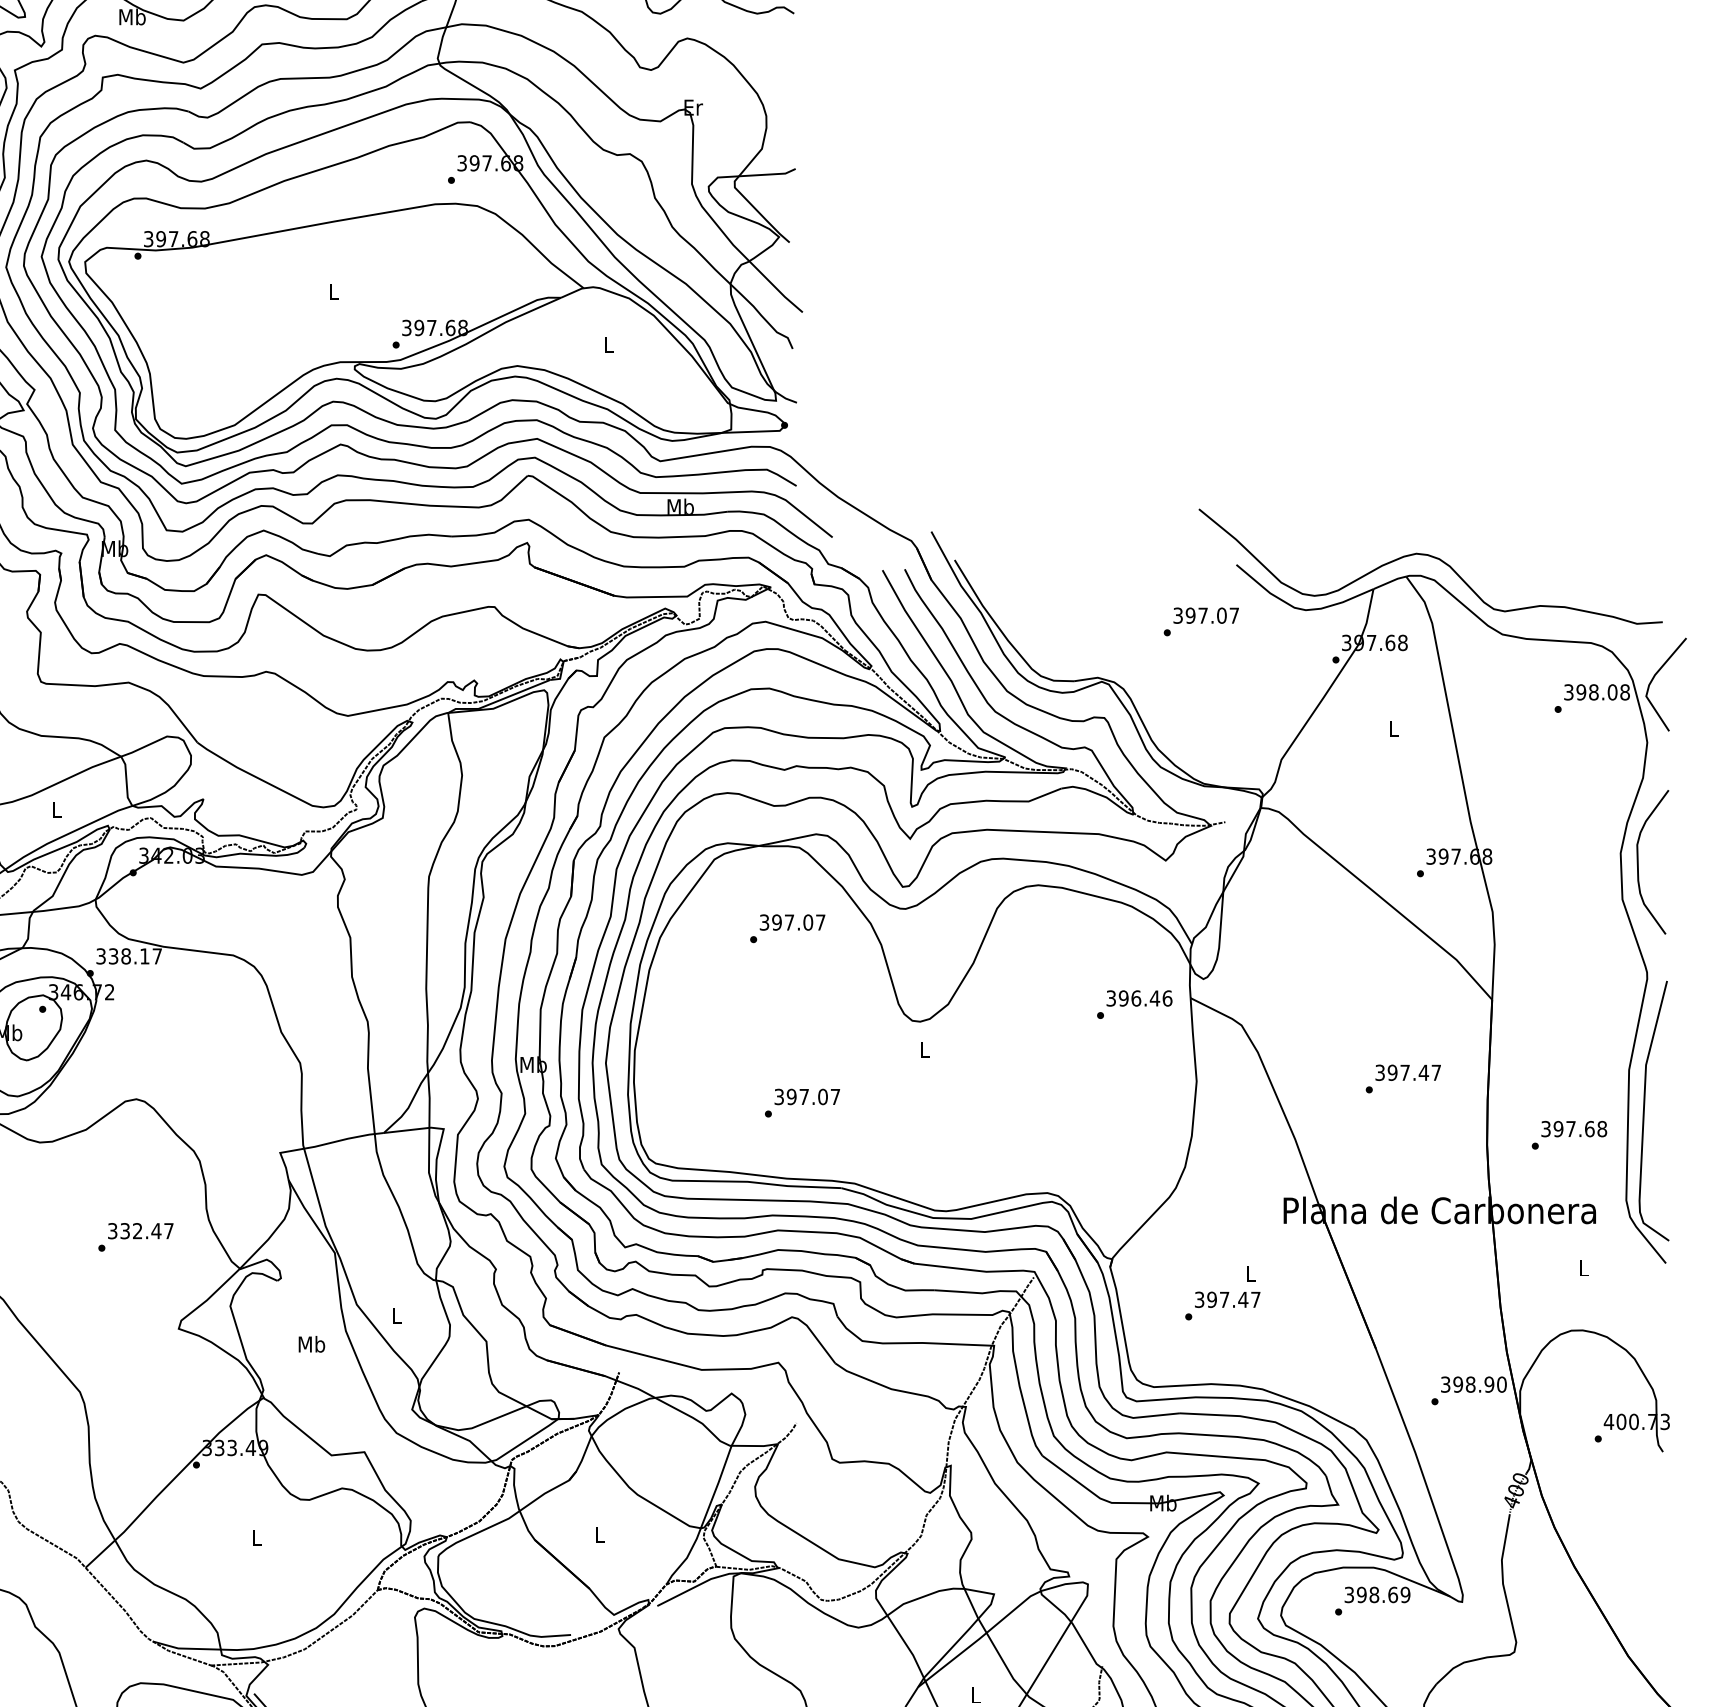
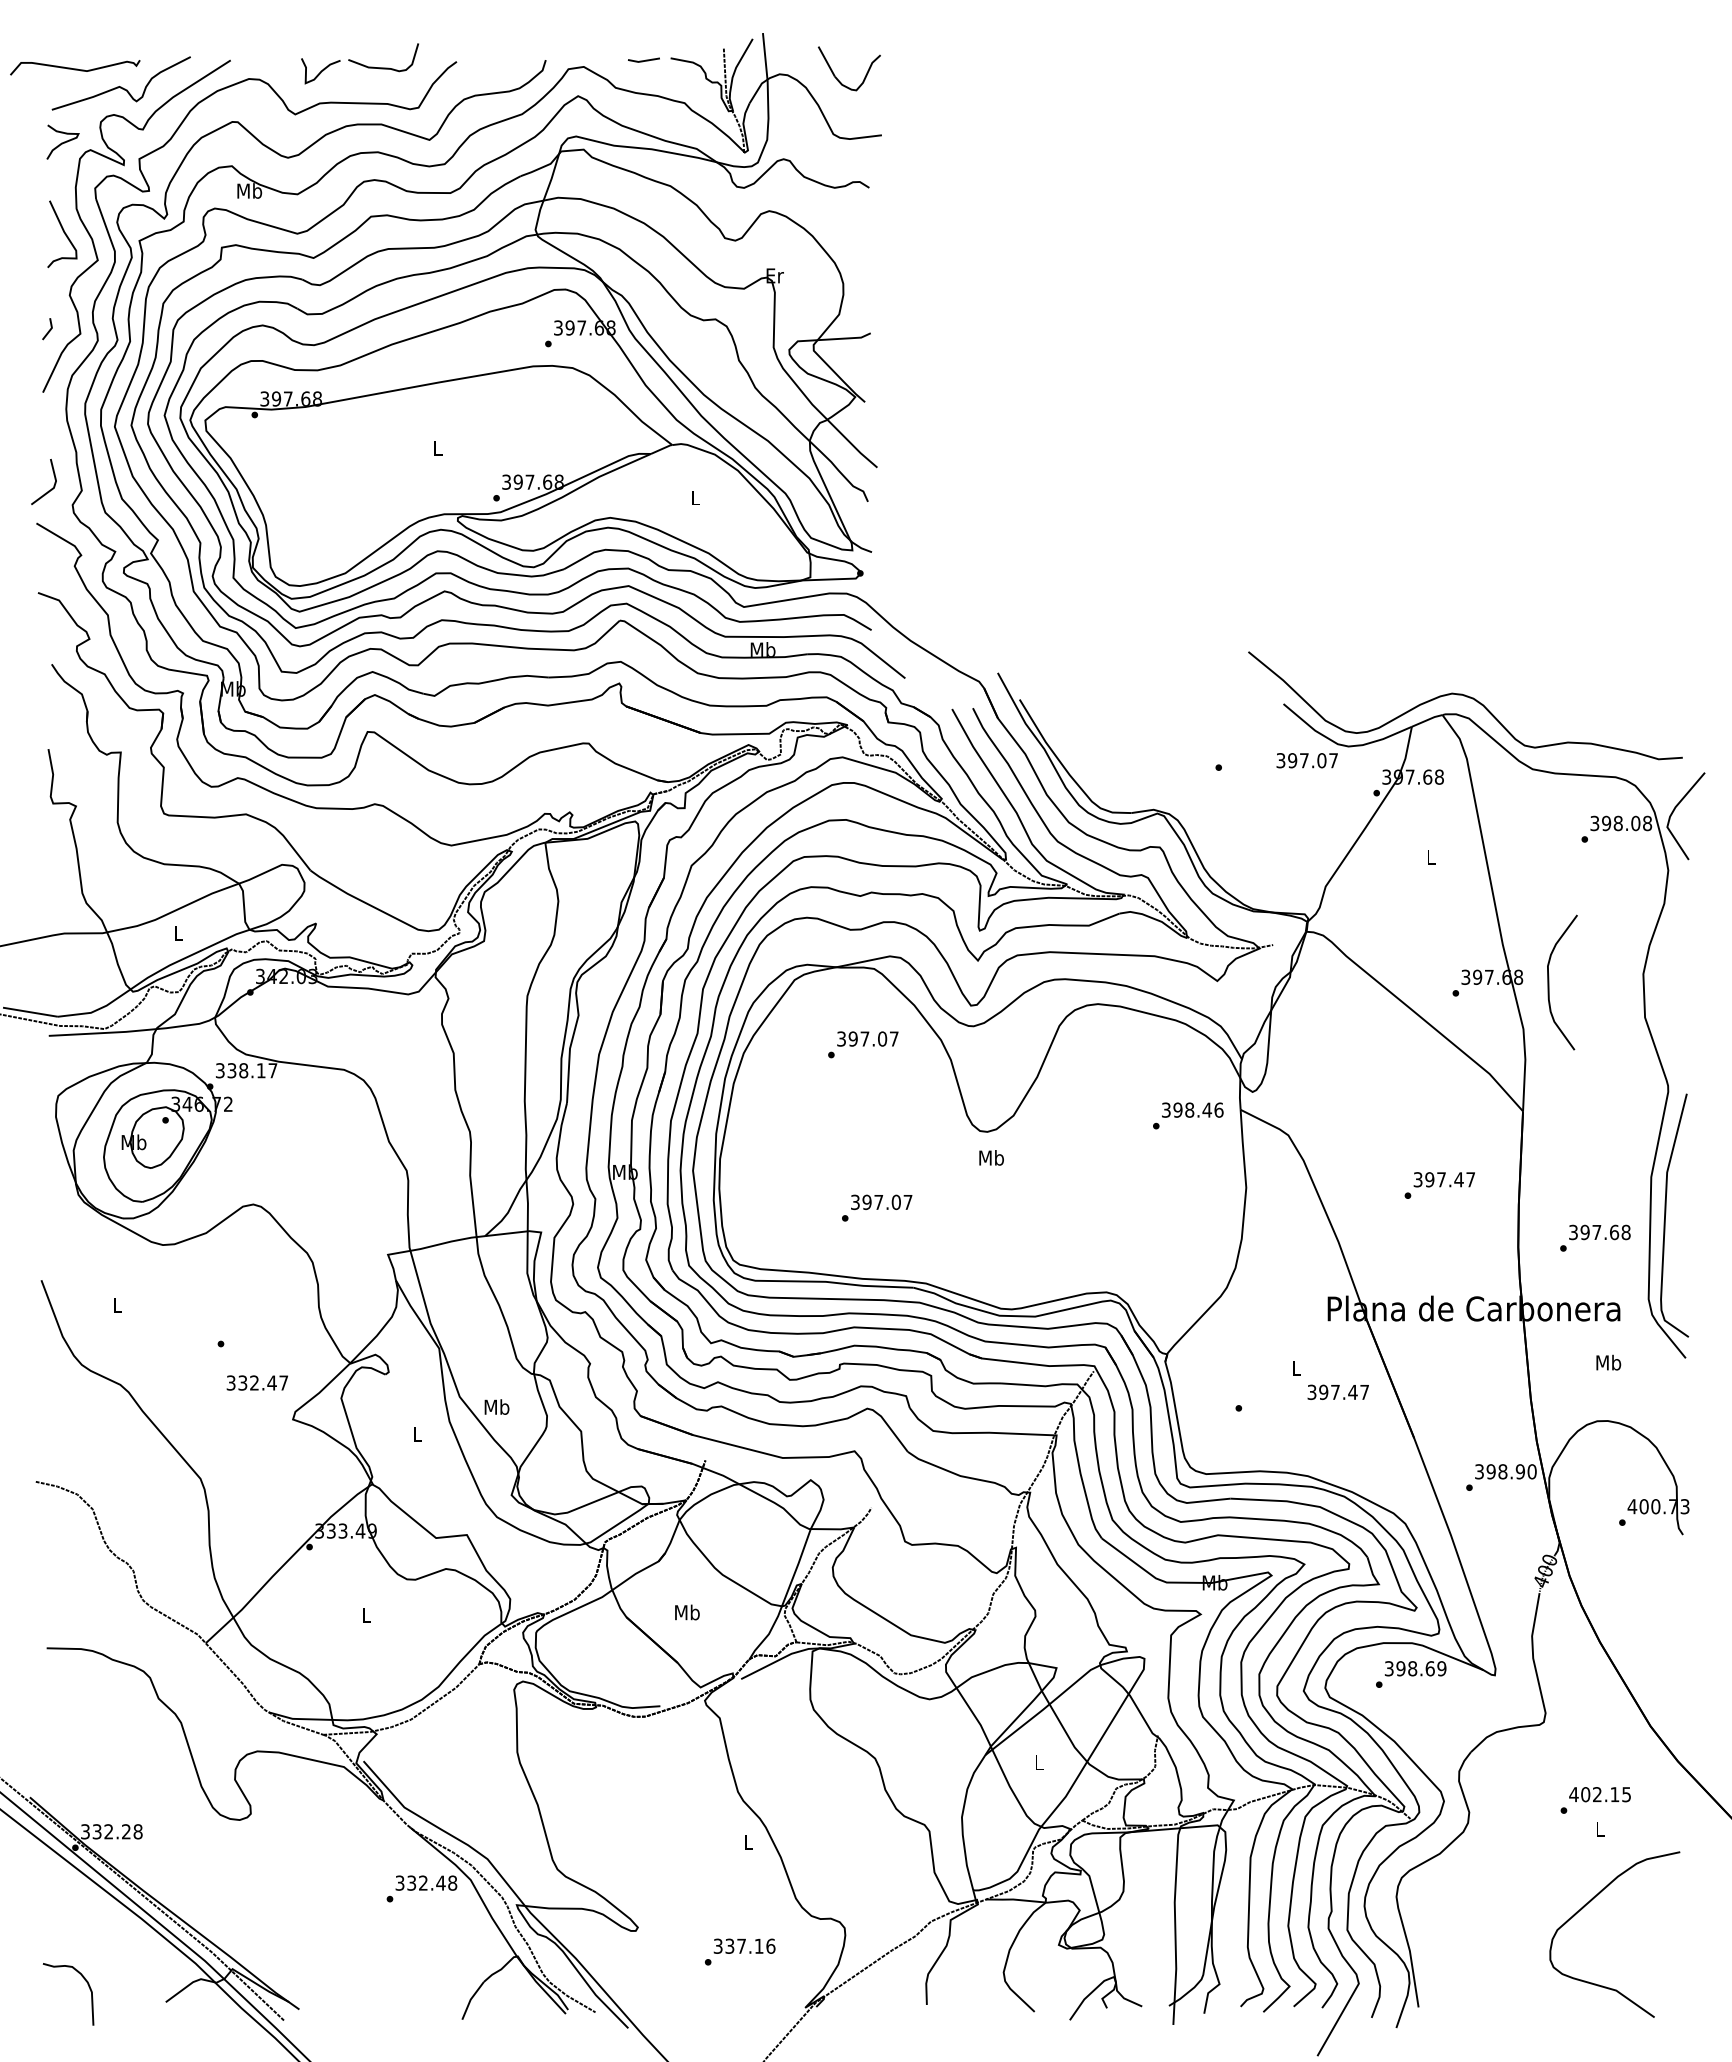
text: (1205, 615) -> (1306, 760), moved
curve: (1638, 862) -> (1549, 982), moved
text: (1136, 997) -> (1189, 1109), 396.46 -> 398.46
text: (924, 1049) -> (991, 1157), L -> Mb
text: (139, 1230) -> (256, 1382), moved
text: (1583, 1267) -> (1608, 1362), L -> Mb
text: (1226, 1298) -> (1337, 1391), moved
text: (396, 1314) -> (496, 1406), L -> Mb
text: (311, 1343) -> (417, 1433), Mb -> L
text: (600, 1534) -> (687, 1612), L -> Mb

